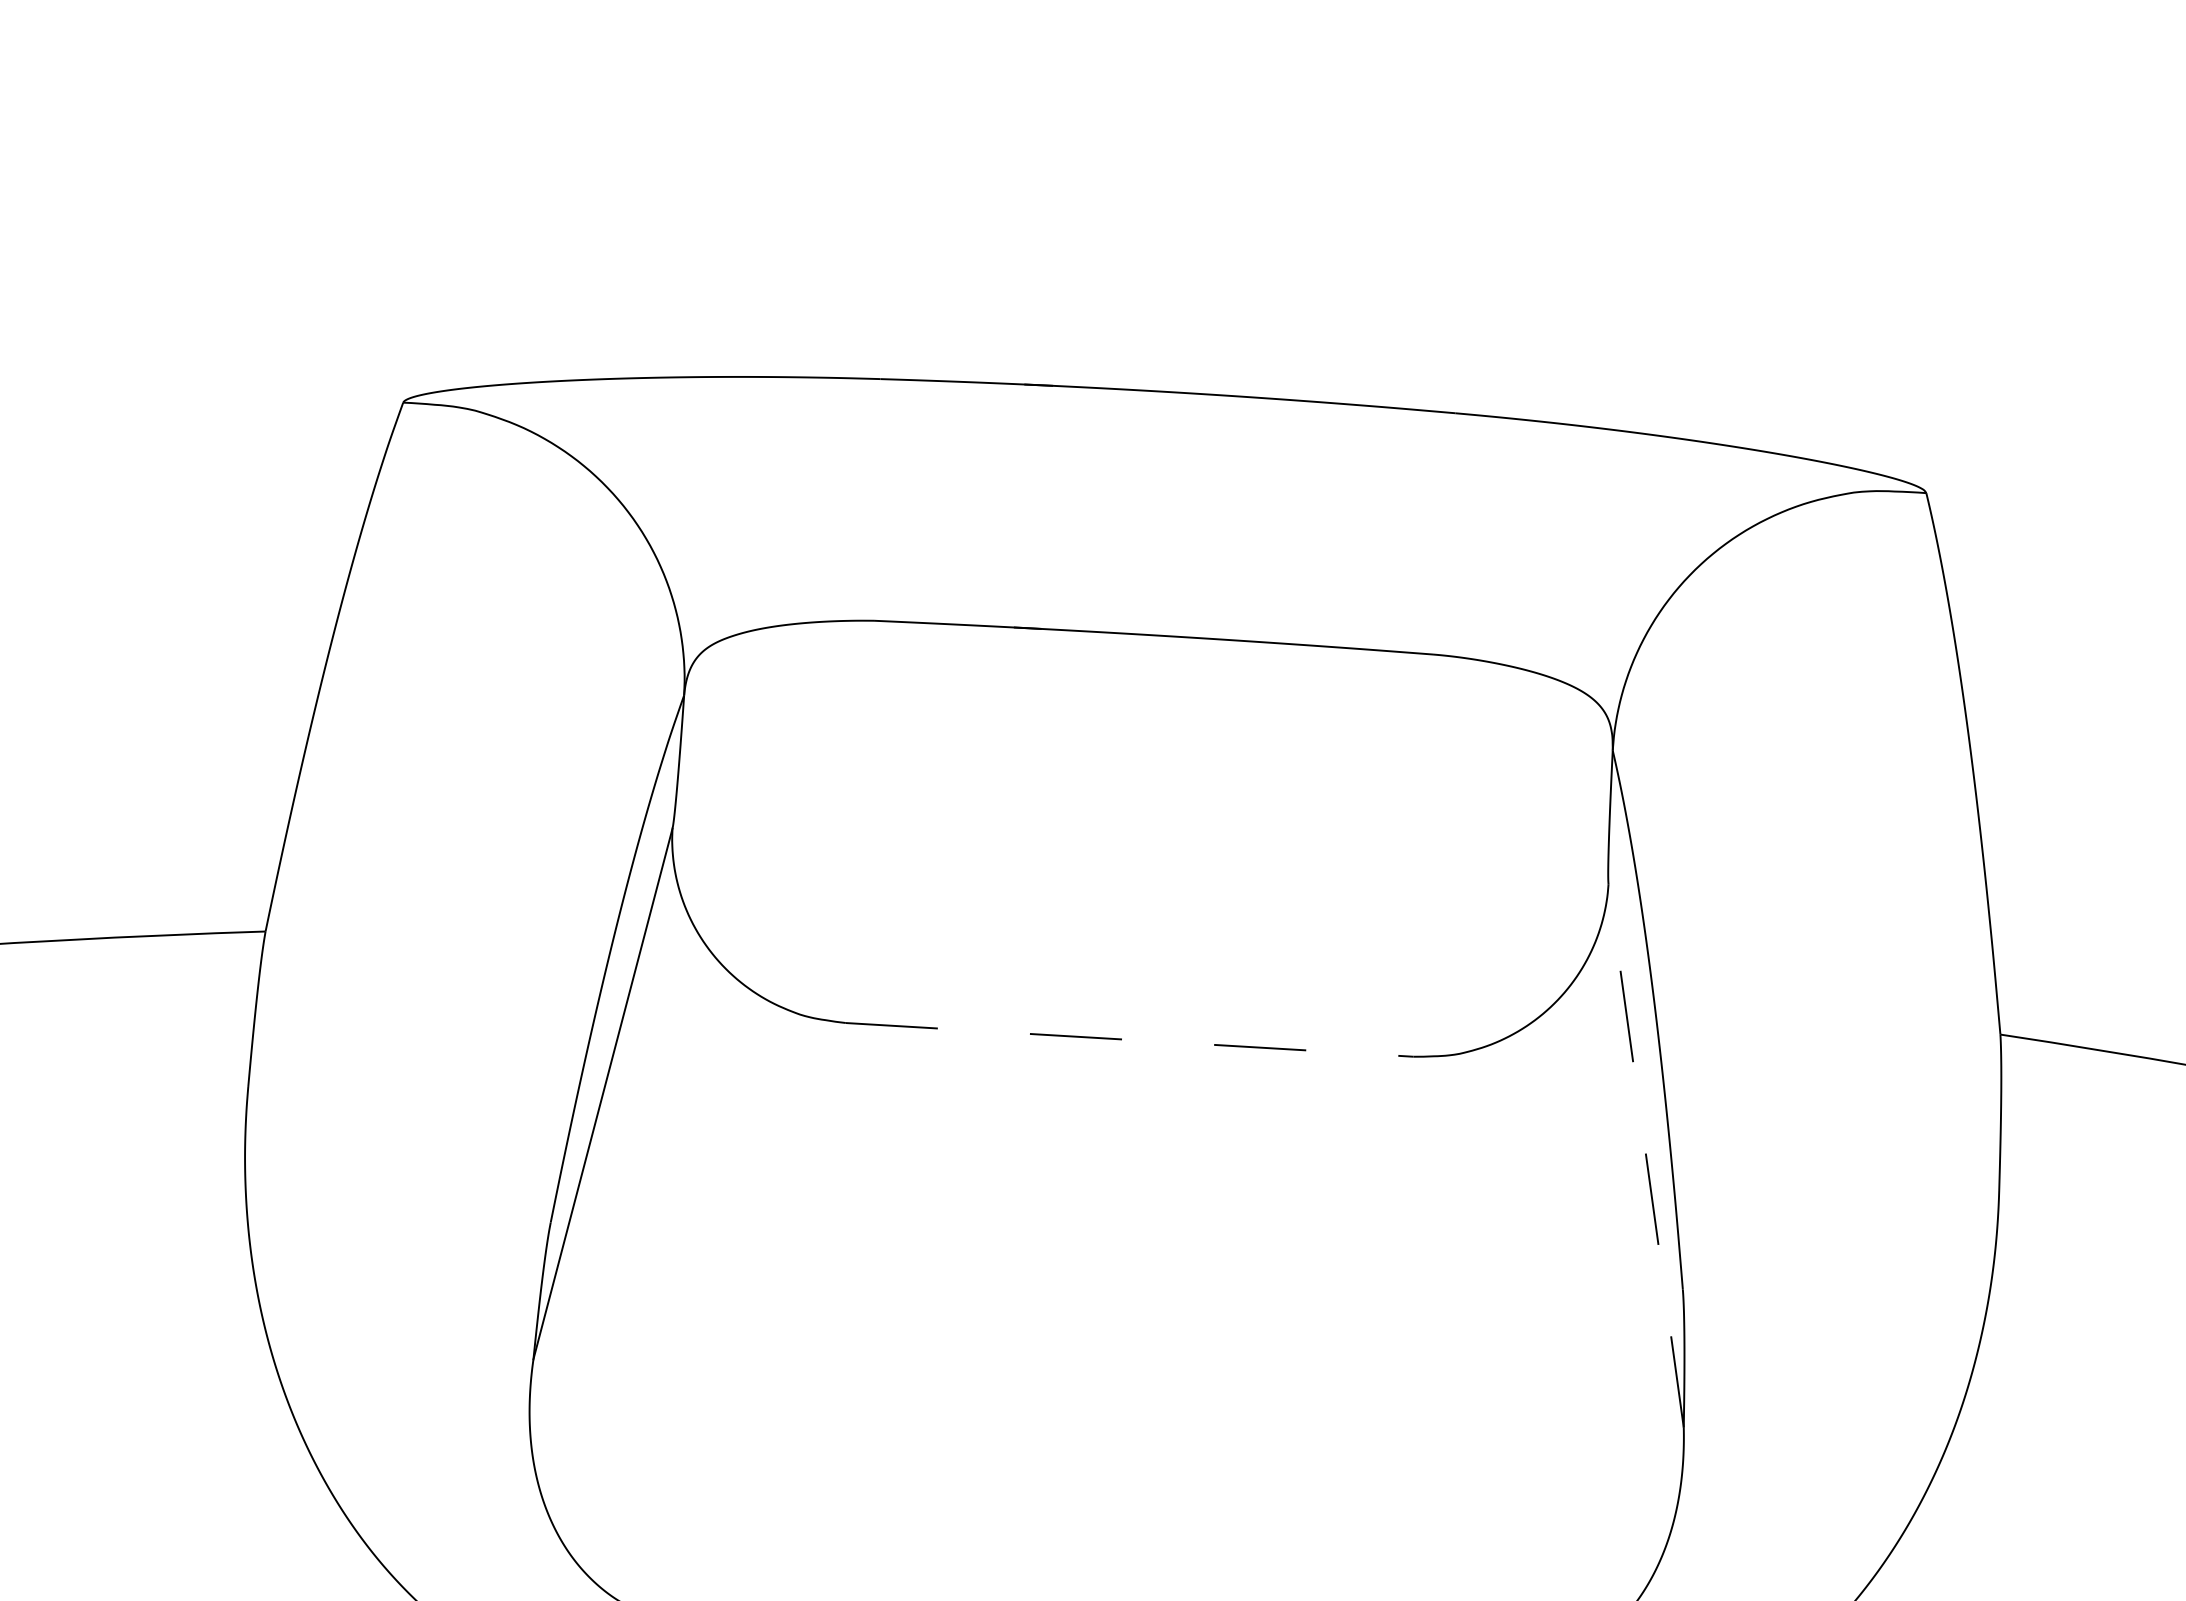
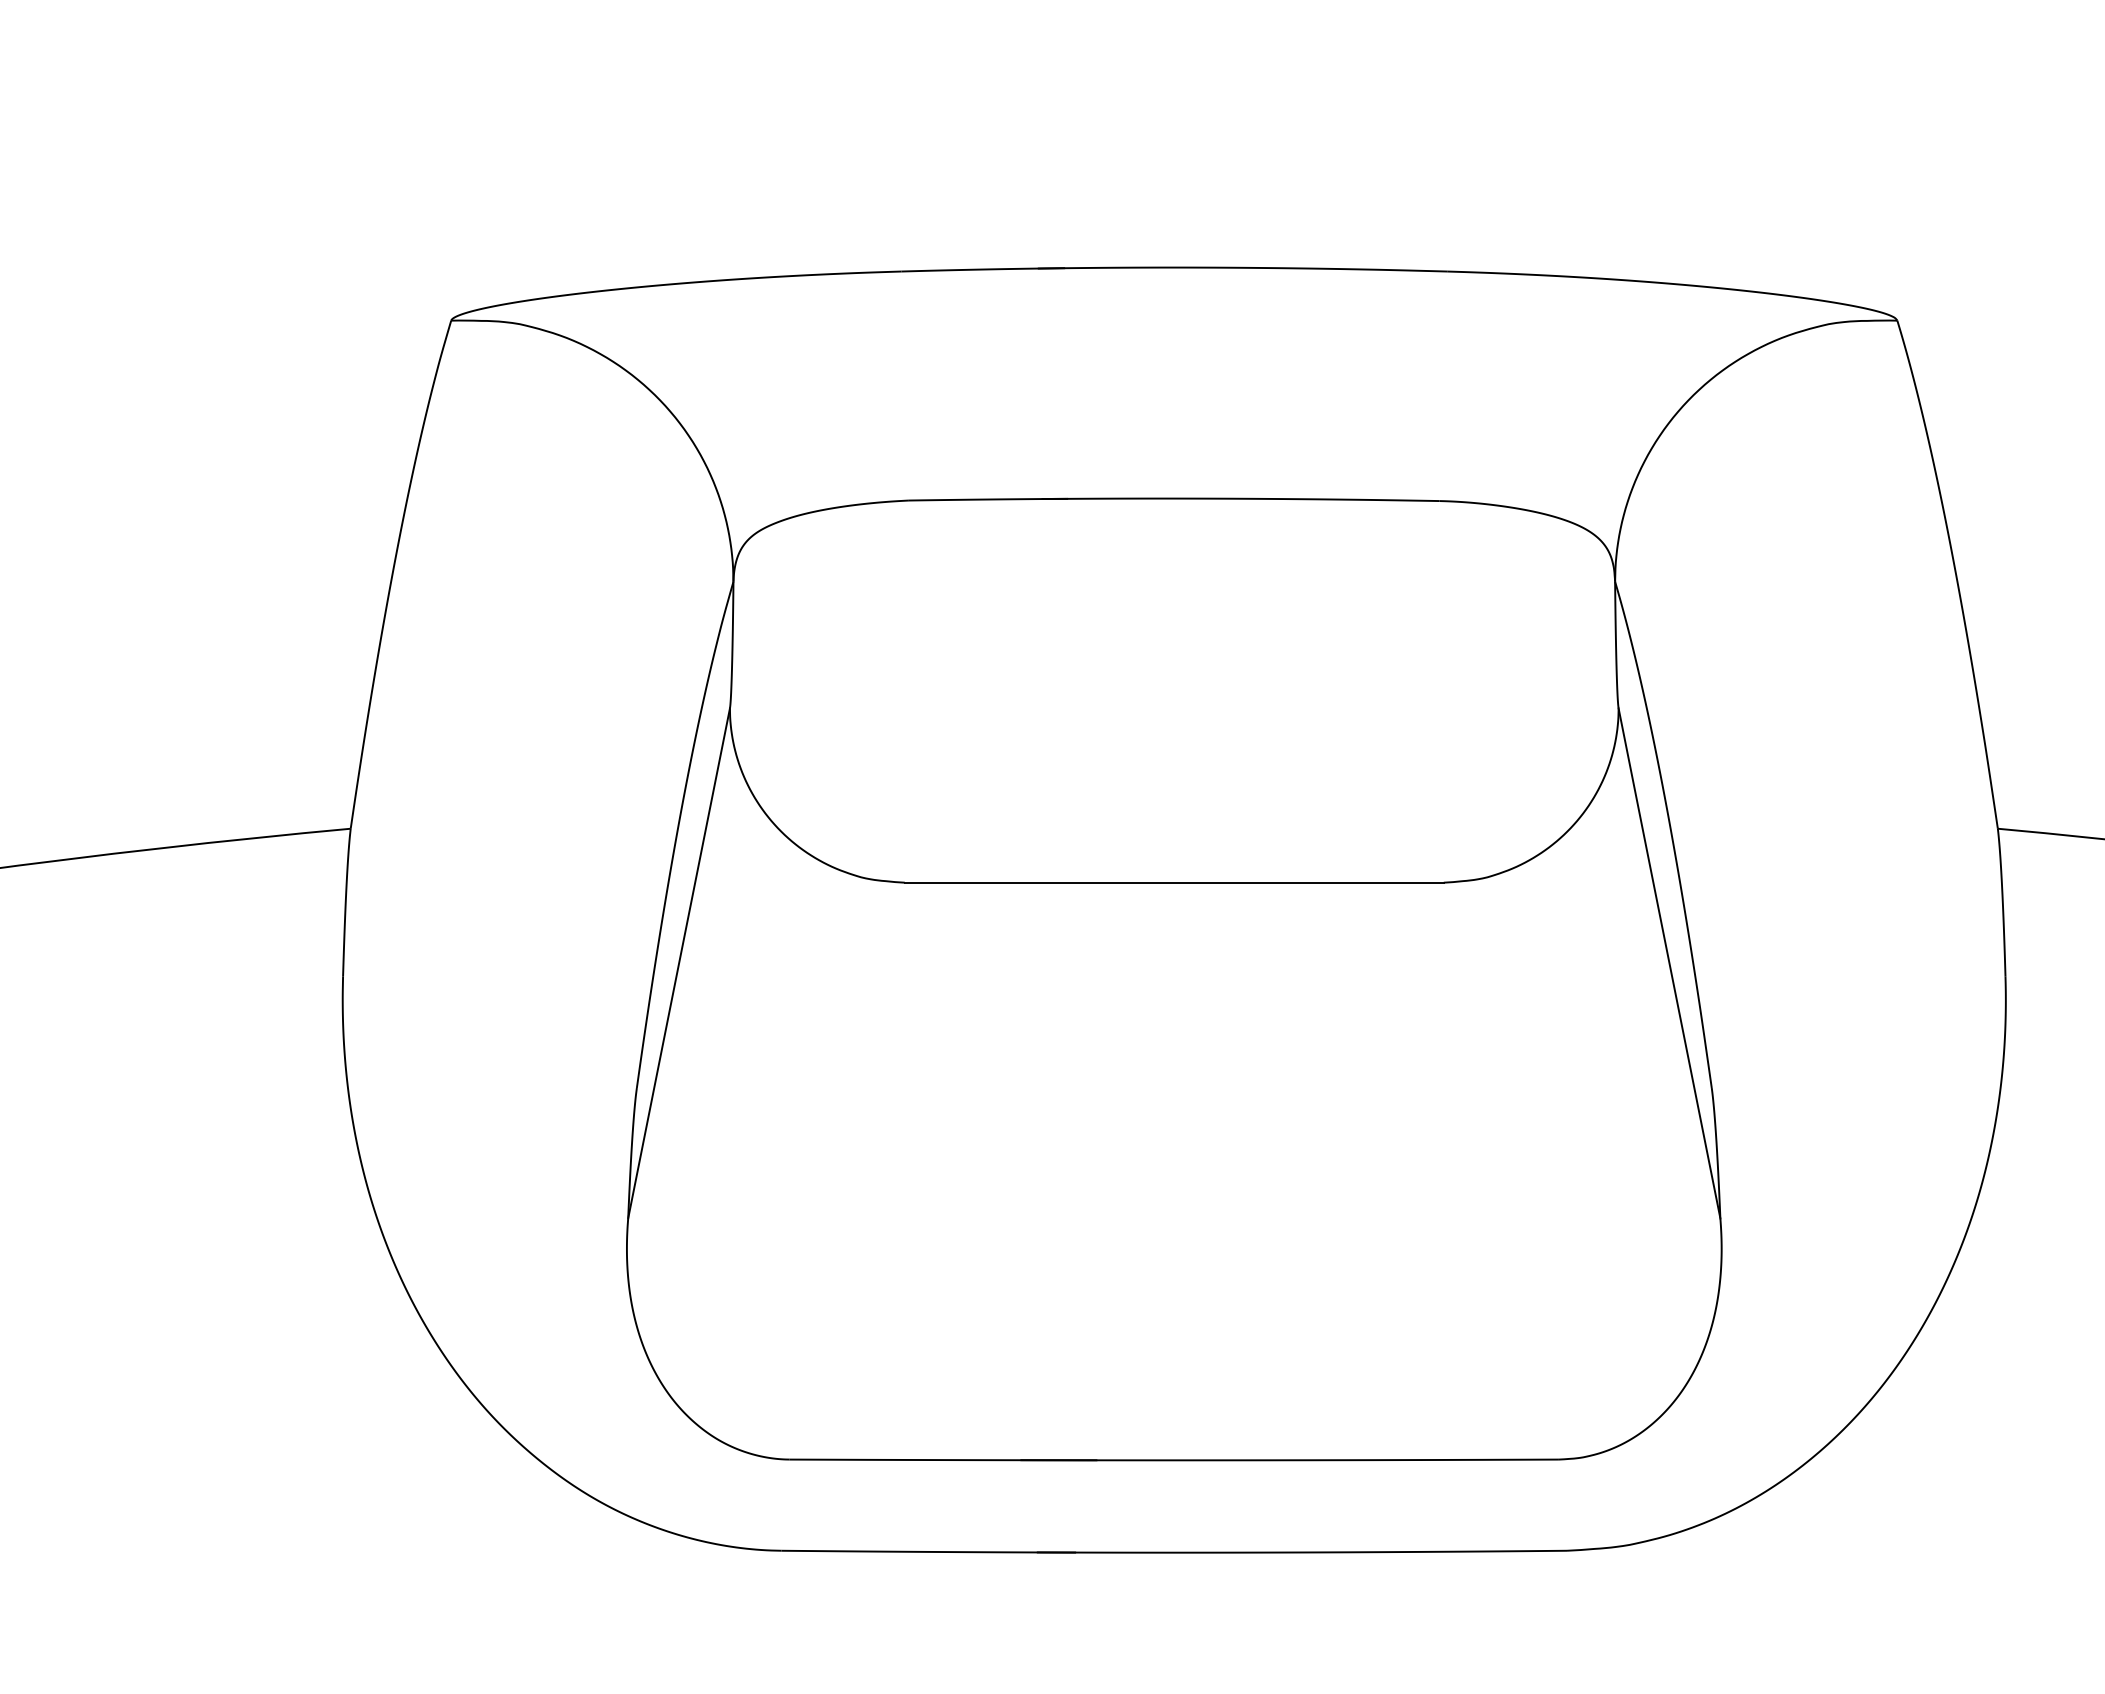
line: (1129, 1039) -> (1174, 882), dashed -> solid
line: (1646, 1154) -> (1669, 962), dashed -> solid

